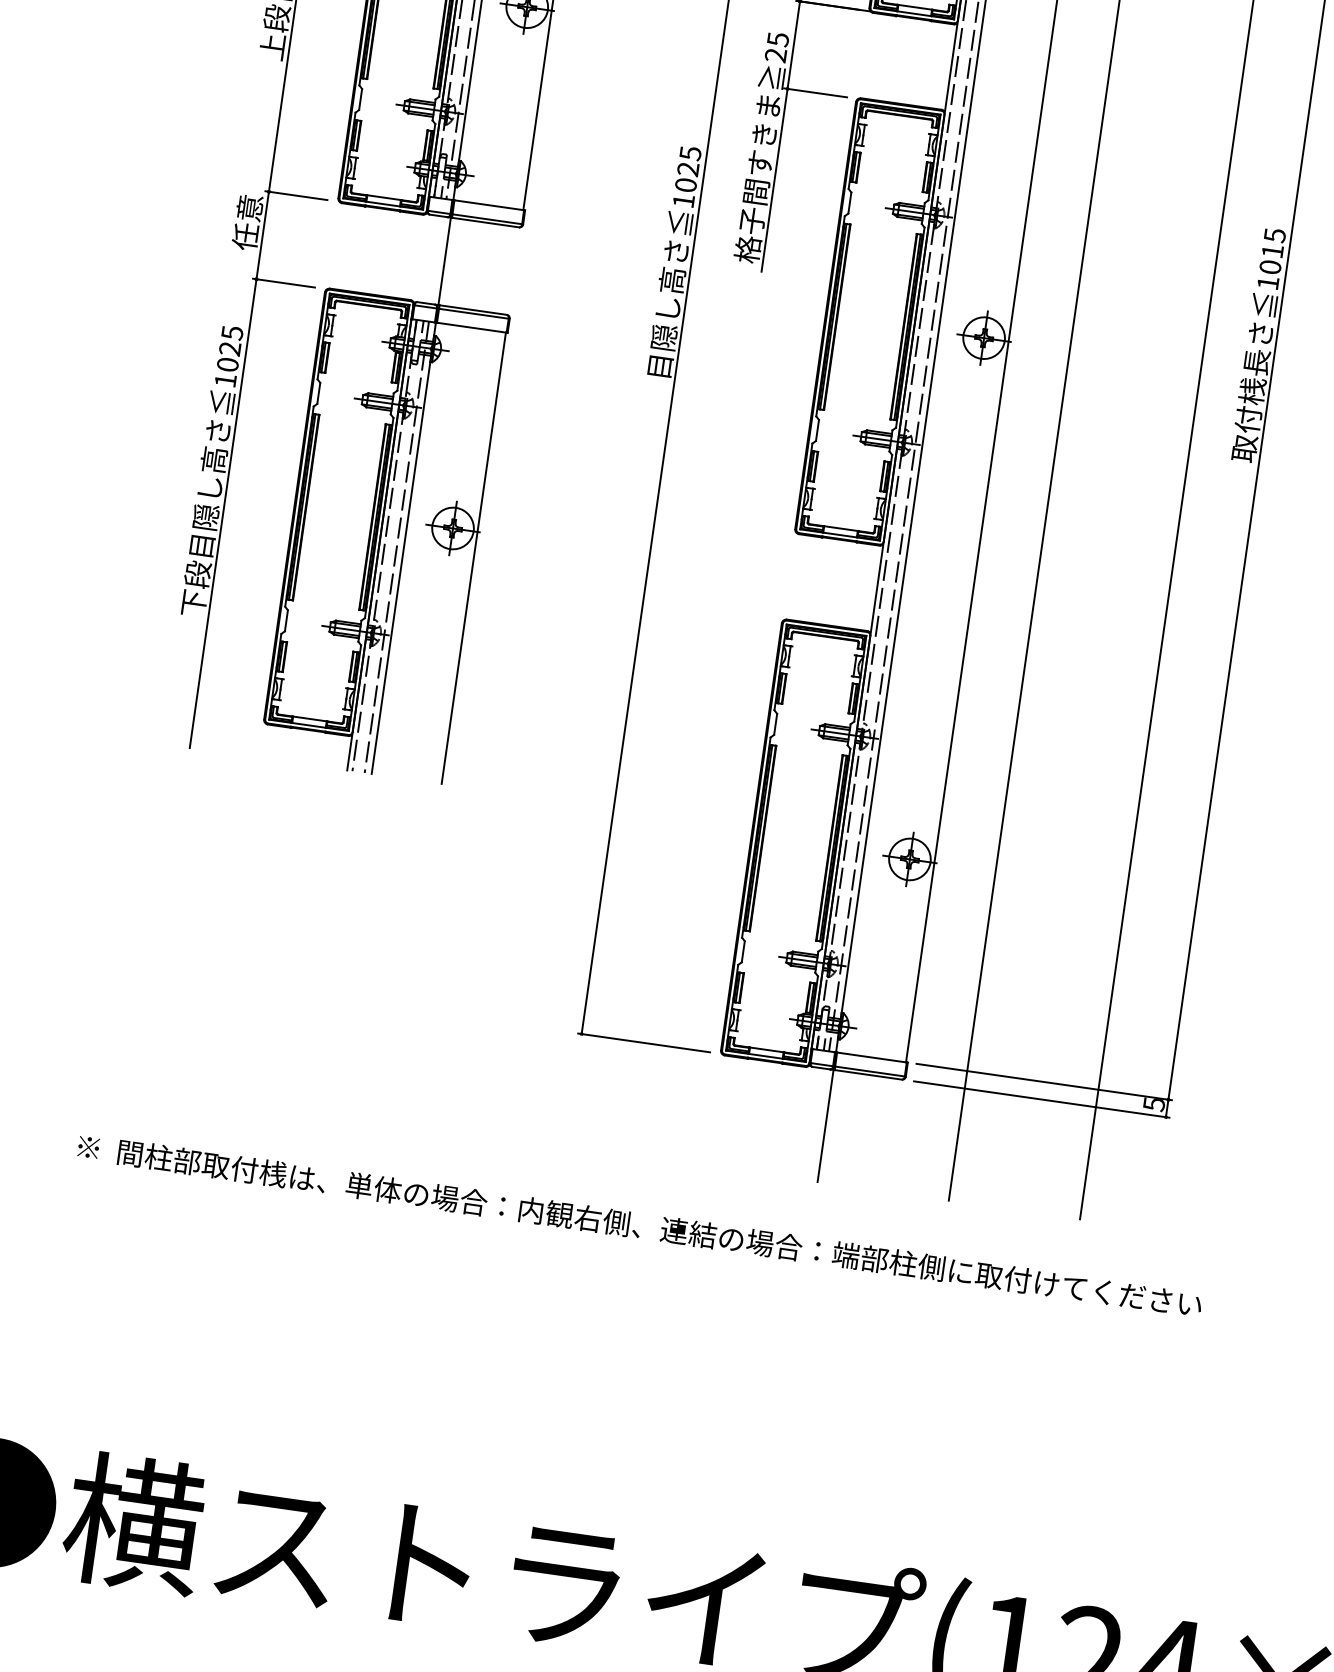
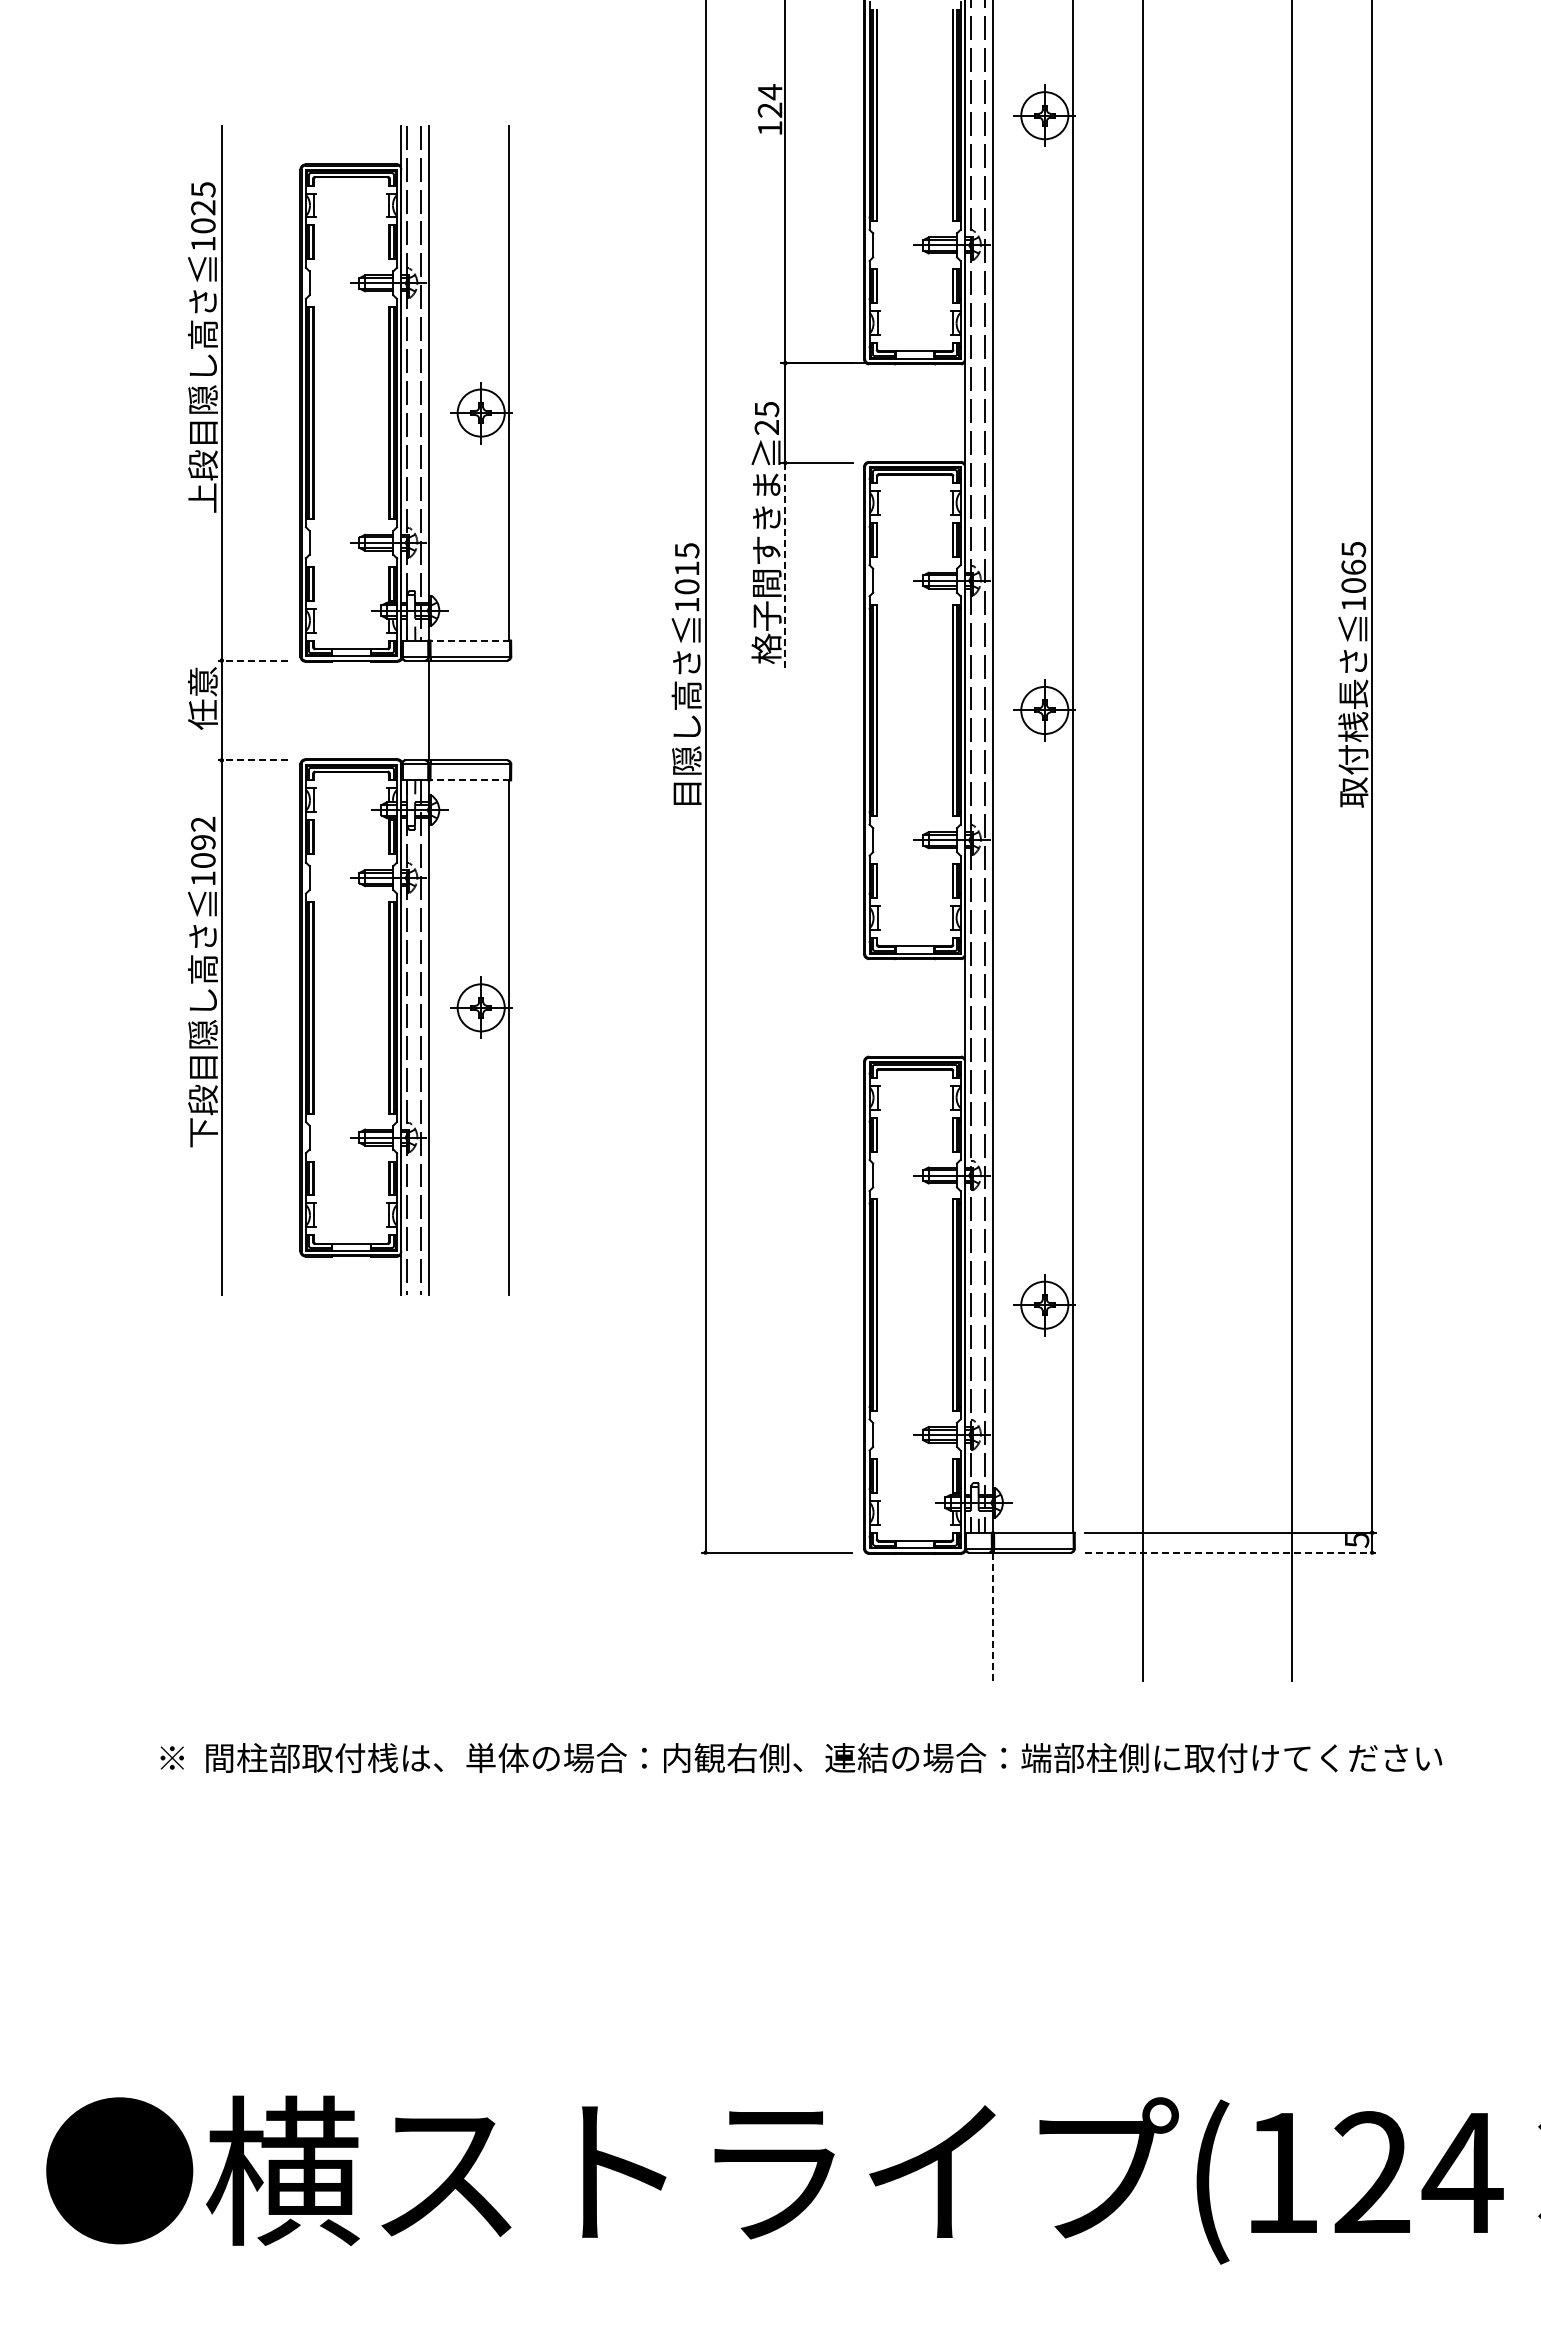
text: (687, 169) -> (686, 568), 1025 -> 1015
line: (774, 180) -> (785, 567), solid -> dashed
line: (295, 195) -> (252, 660), solid -> dashed
line: (489, 205) -> (470, 640), solid -> dashed
text: (1272, 250) -> (1353, 566), 1015 -> 1065
line: (283, 283) -> (252, 760), solid -> dashed
line: (472, 327) -> (470, 780), solid -> dashed
text: (231, 340) -> (203, 832), 1025 -> 1092
line: (1041, 1099) -> (1230, 1552), solid -> dashed
line: (825, 1125) -> (992, 1616), solid -> dashed

